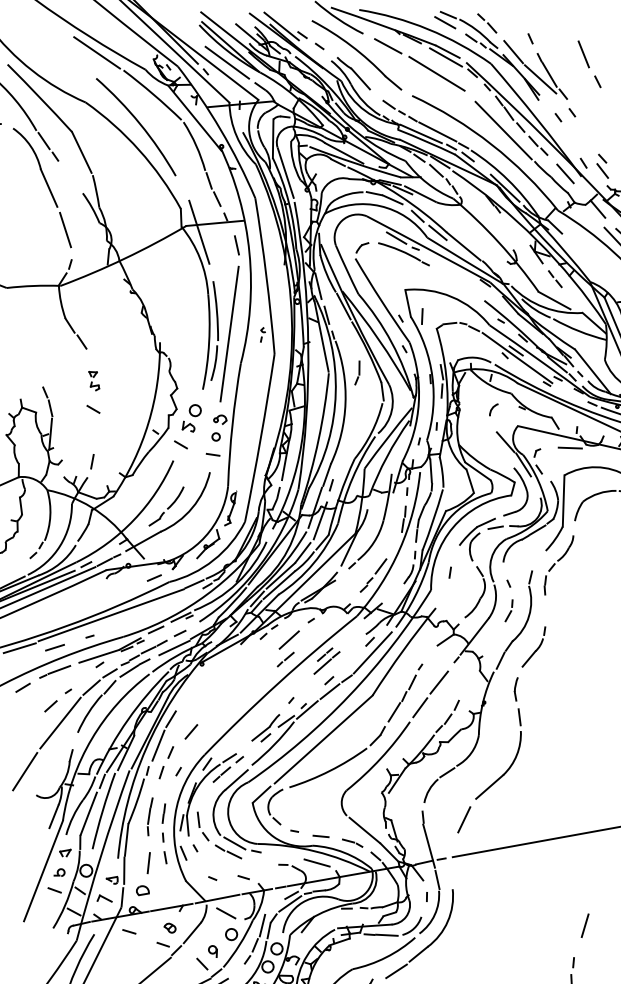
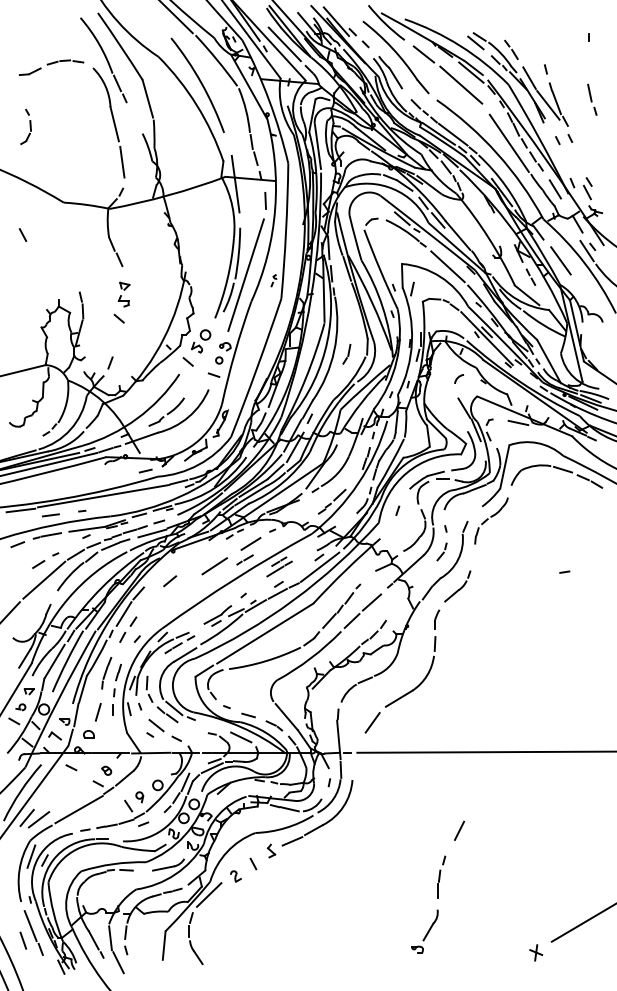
part: (589, 63) -> (592, 99), size x0.71
line: (585, 254) -> (560, 260), added
line: (457, 283) -> (447, 266), added
part: (357, 373) -> (346, 354), moved
part: (93, 380) -> (123, 294), size x1.43
line: (252, 673) -> (214, 566), added
line: (191, 732) -> (170, 581), moved
line: (226, 913) -> (156, 725), moved

